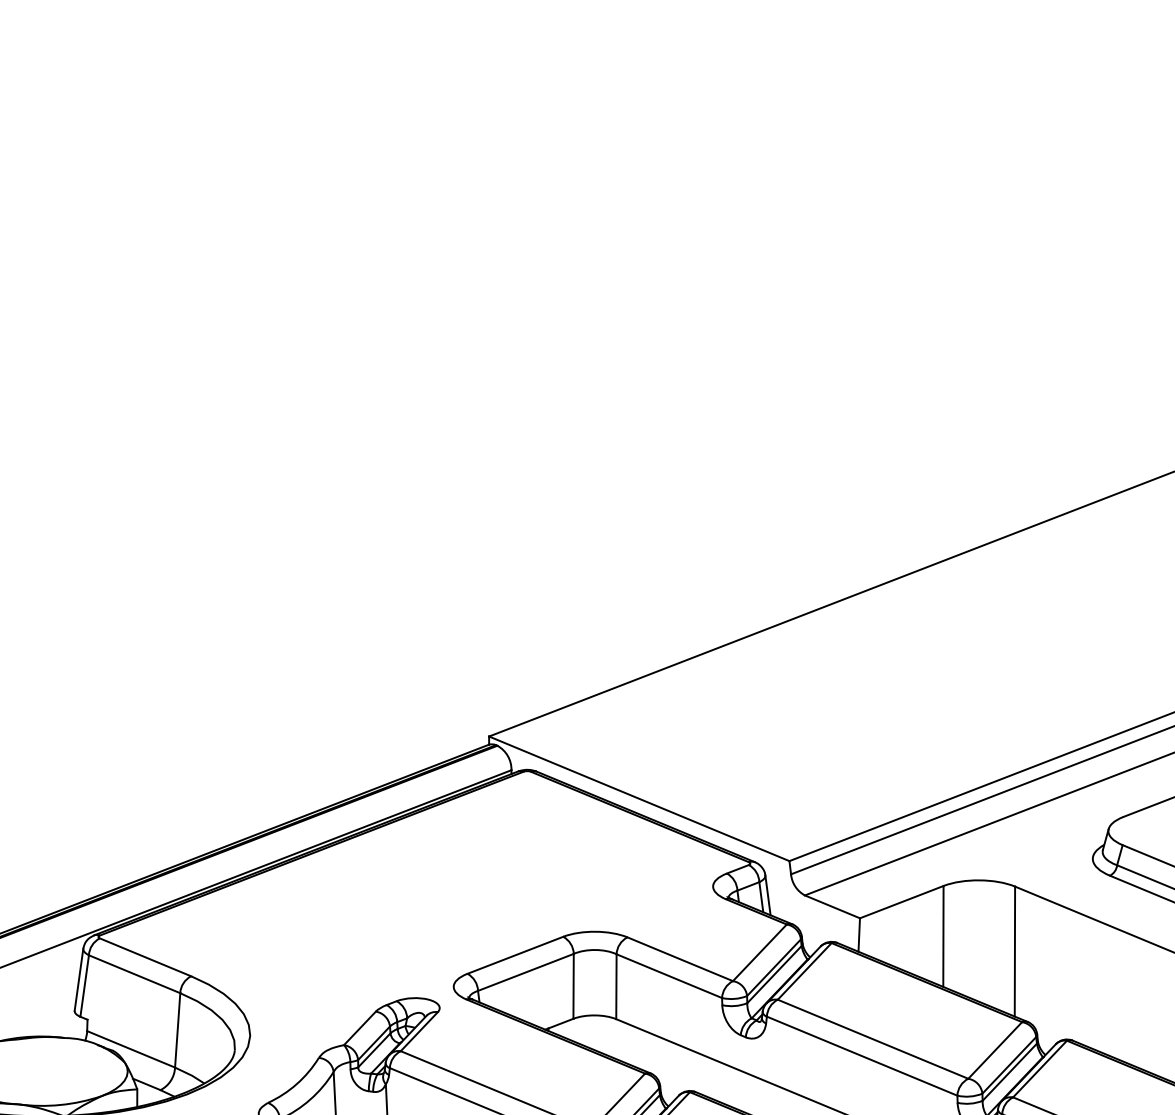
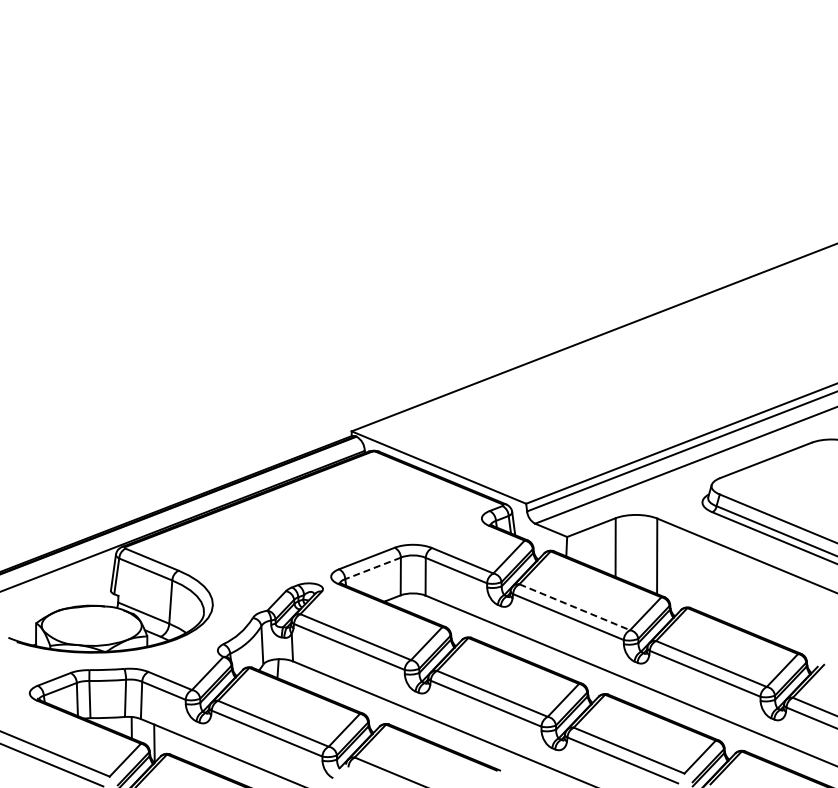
line: (526, 972) -> (373, 568), solid -> dashed
line: (872, 1039) -> (574, 607), solid -> dashed

